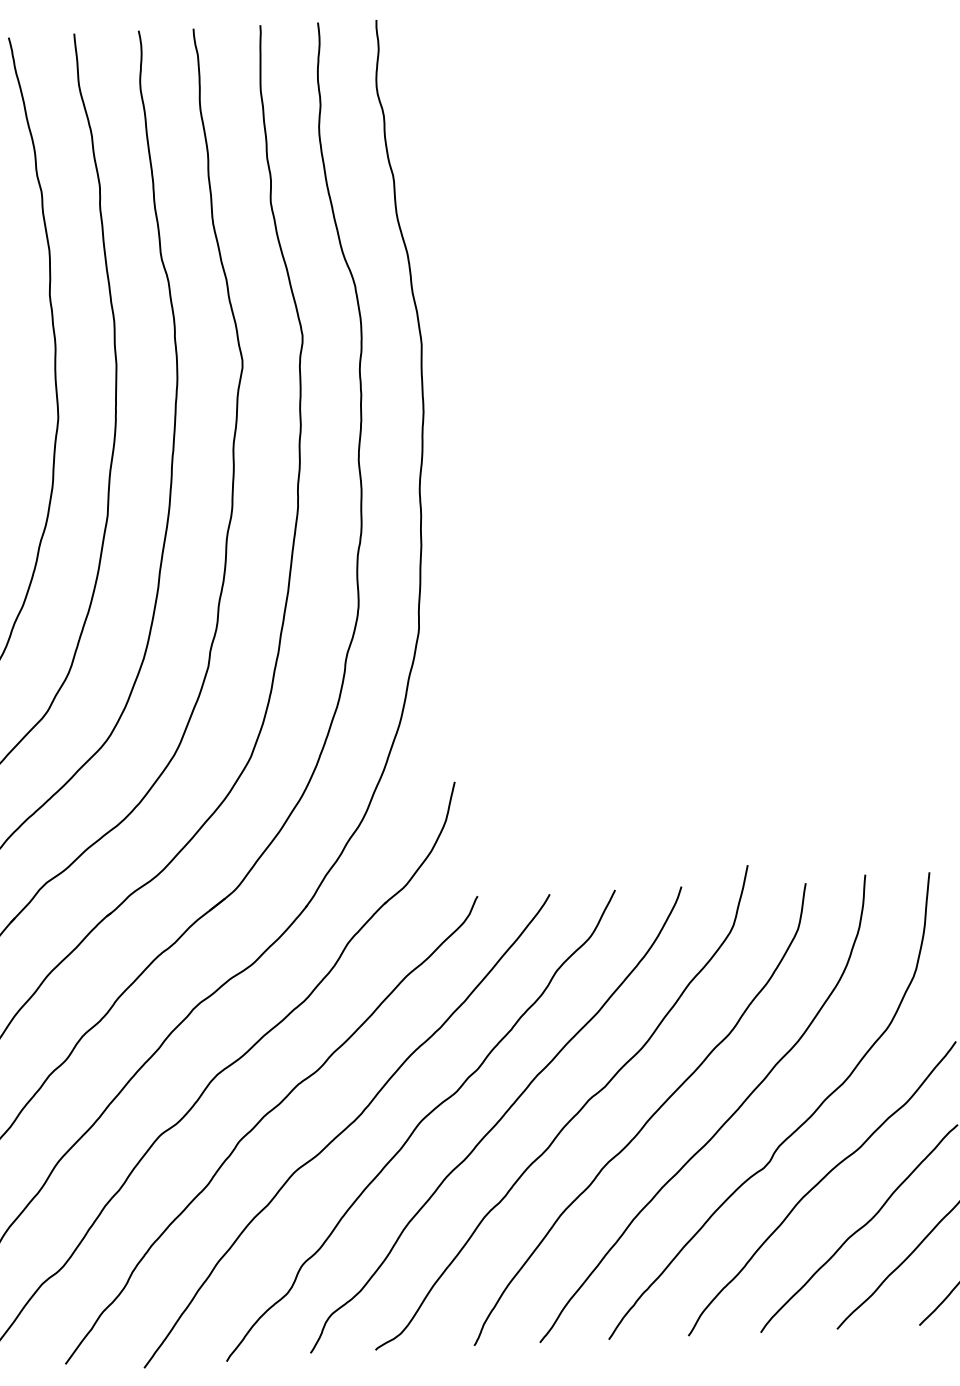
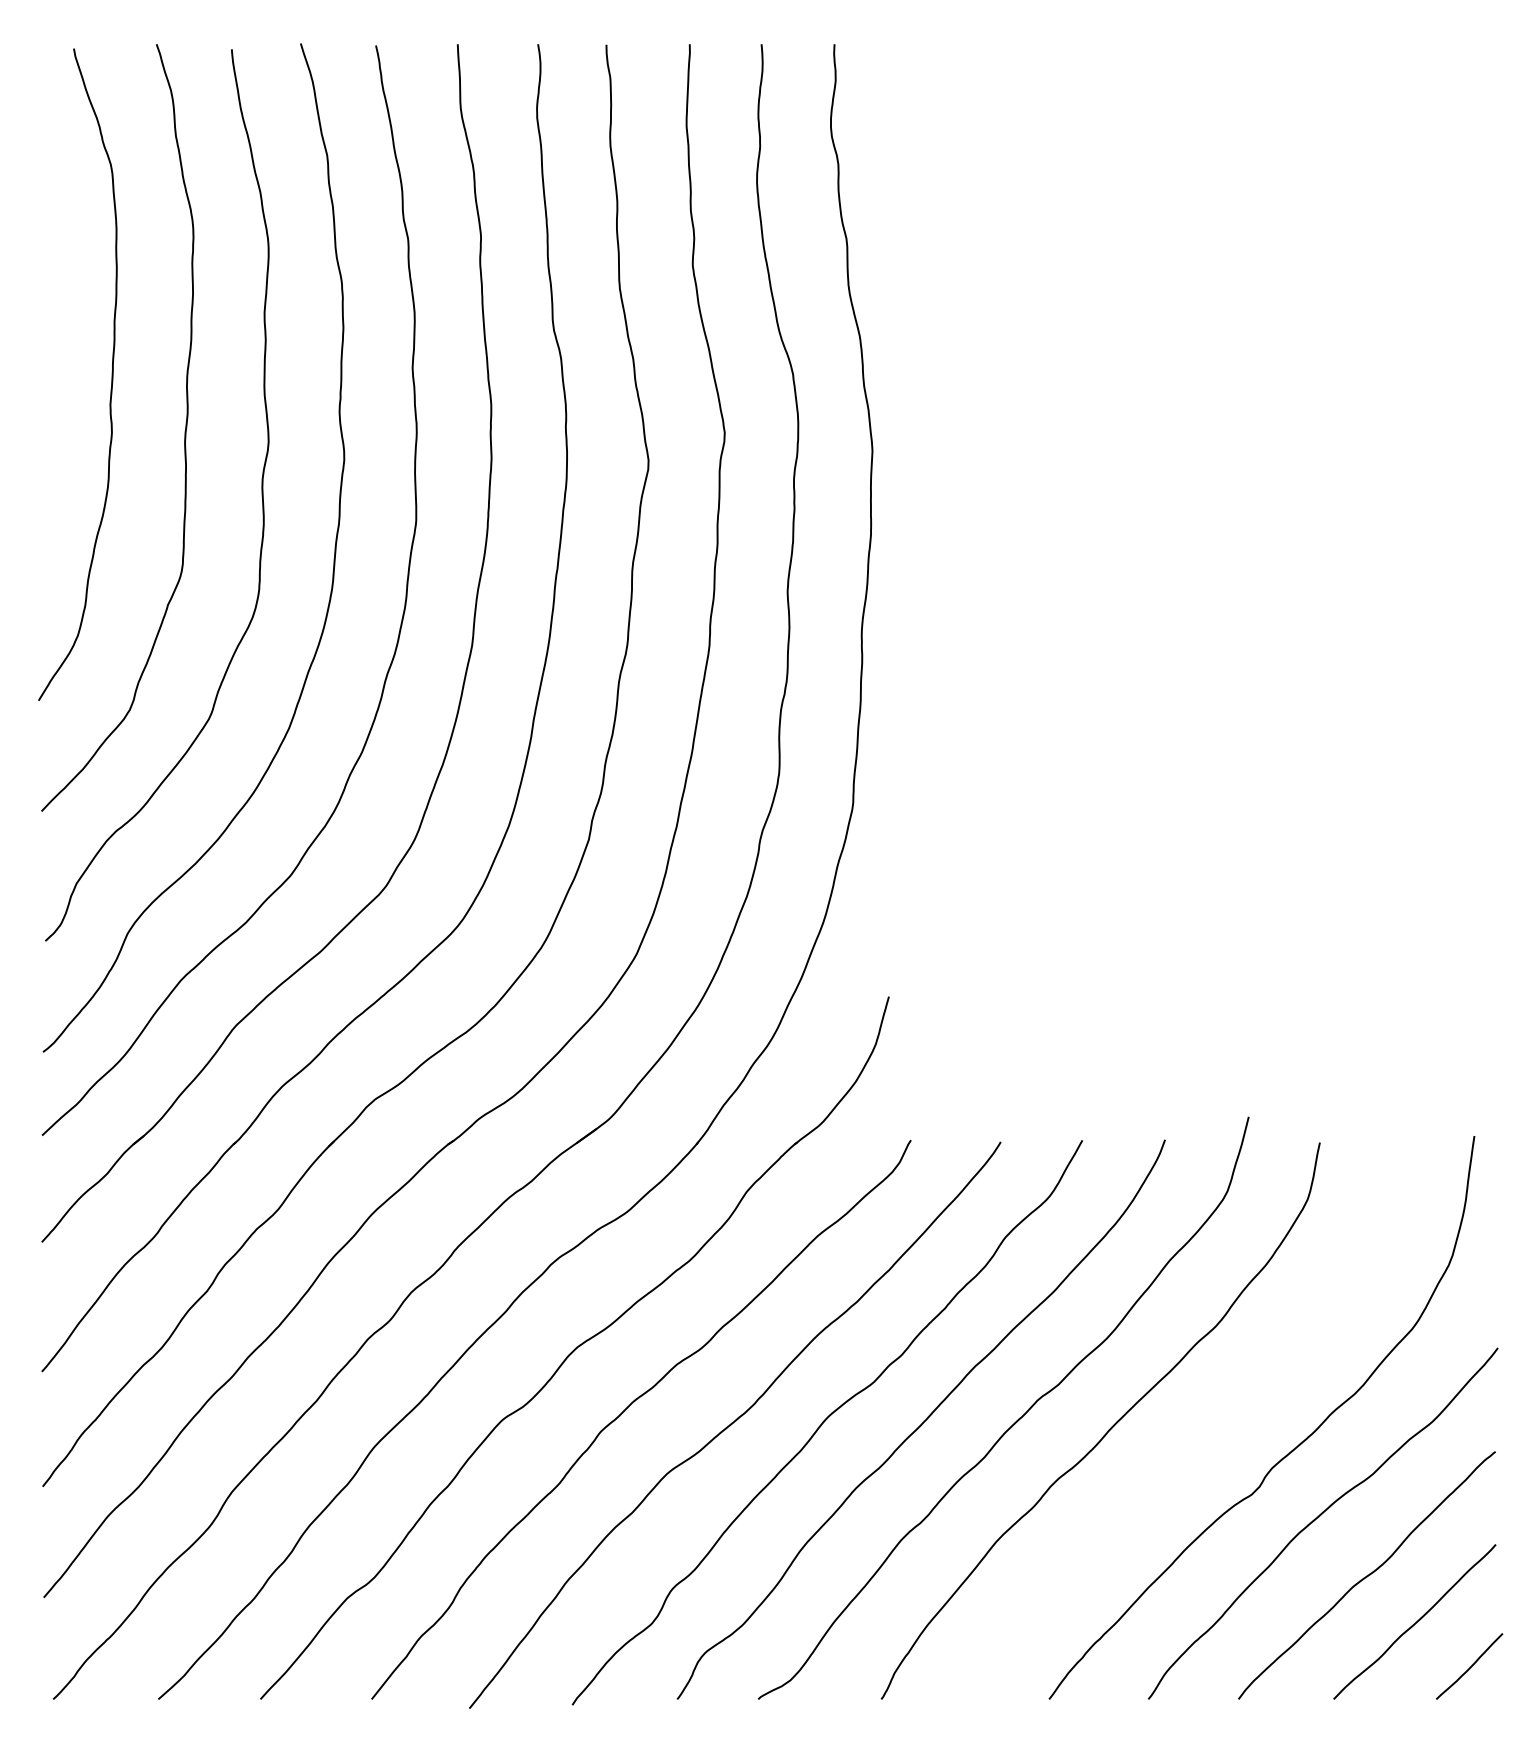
curve: (721, 1125) -> (1201, 1439), removed

